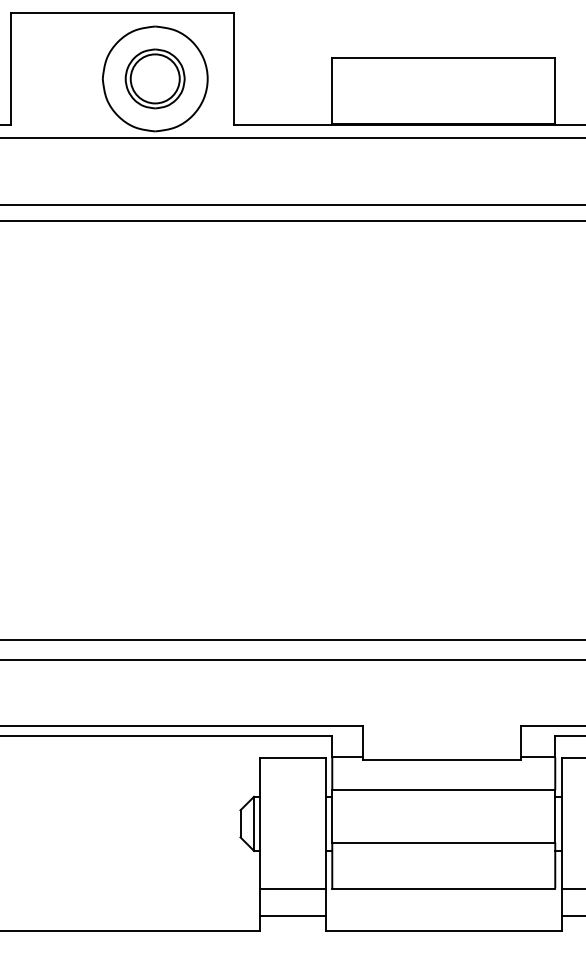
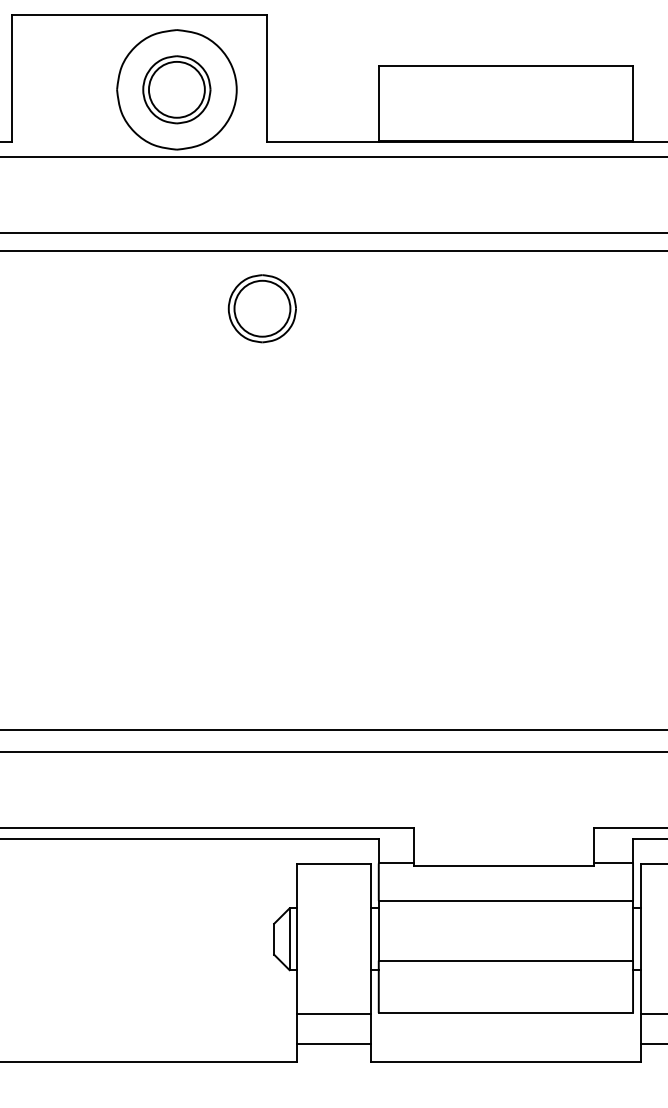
part: (229, 270) -> (261, 308), added

